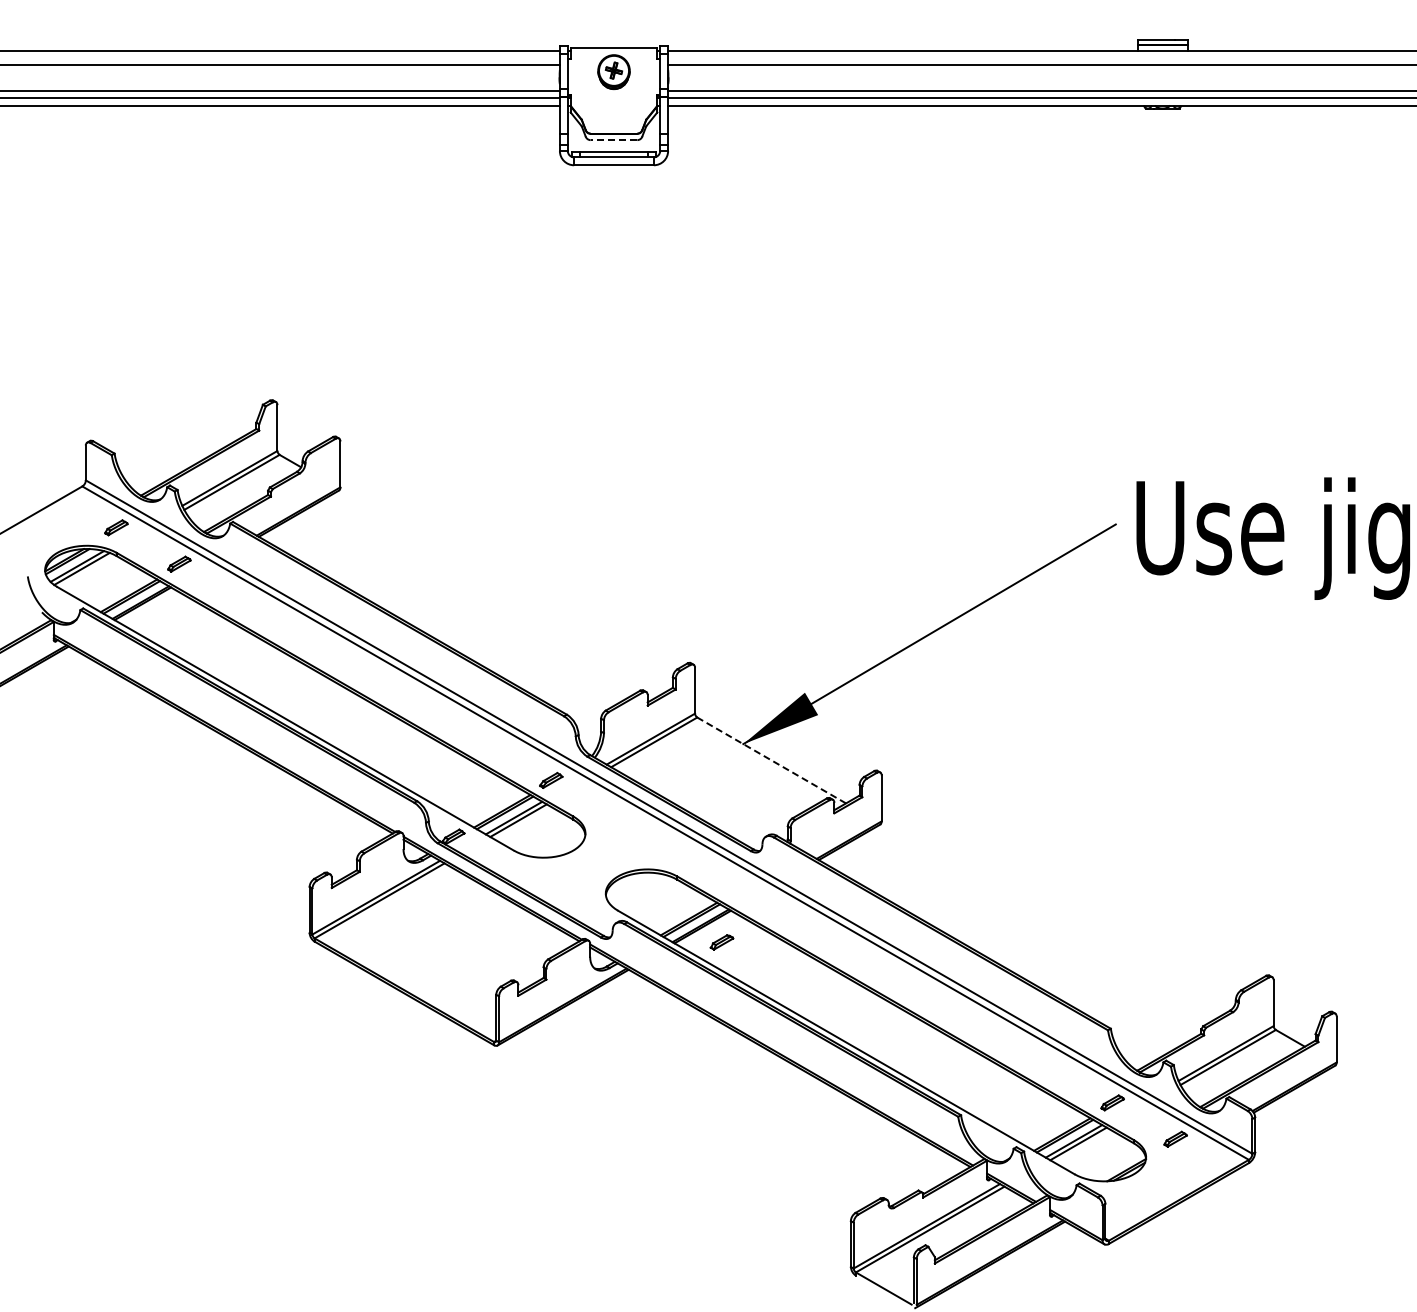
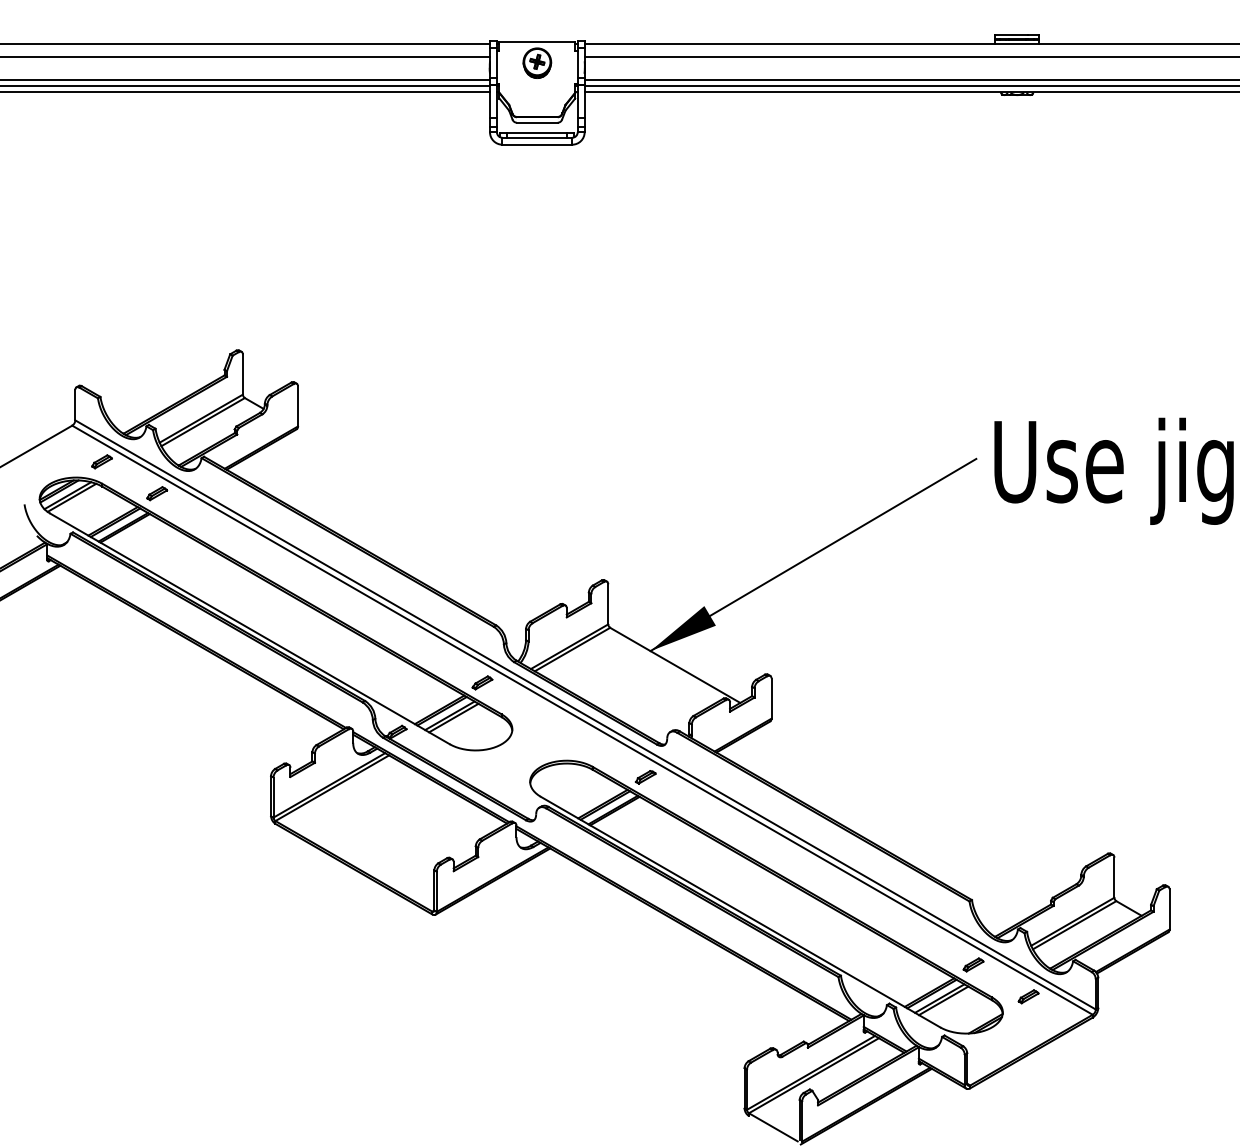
line: (613, 140) -> (536, 123), dashed -> solid
line: (771, 760) -> (675, 665), dashed -> solid
part: (721, 942) -> (645, 777), moved

